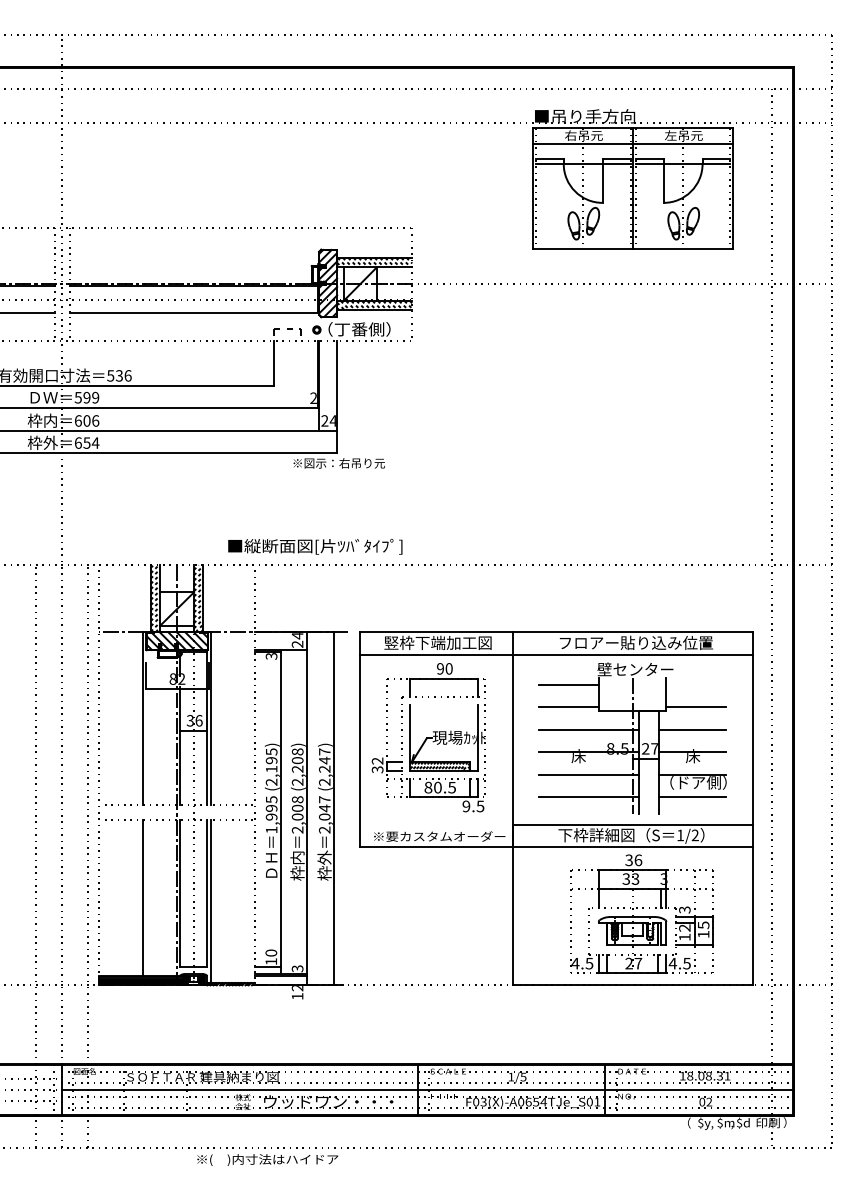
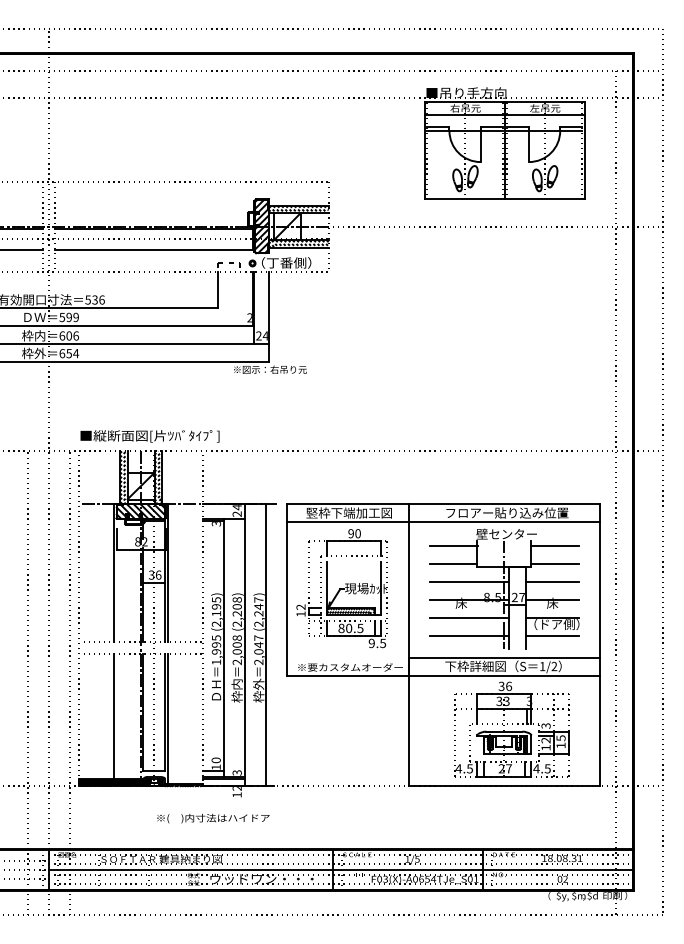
text: (315, 546) -> (150, 436), moved
line: (696, 684) -> (555, 546), added
text: (377, 769) -> (300, 613), 32 -> 12
text: (267, 1159) -> (213, 818), moved

